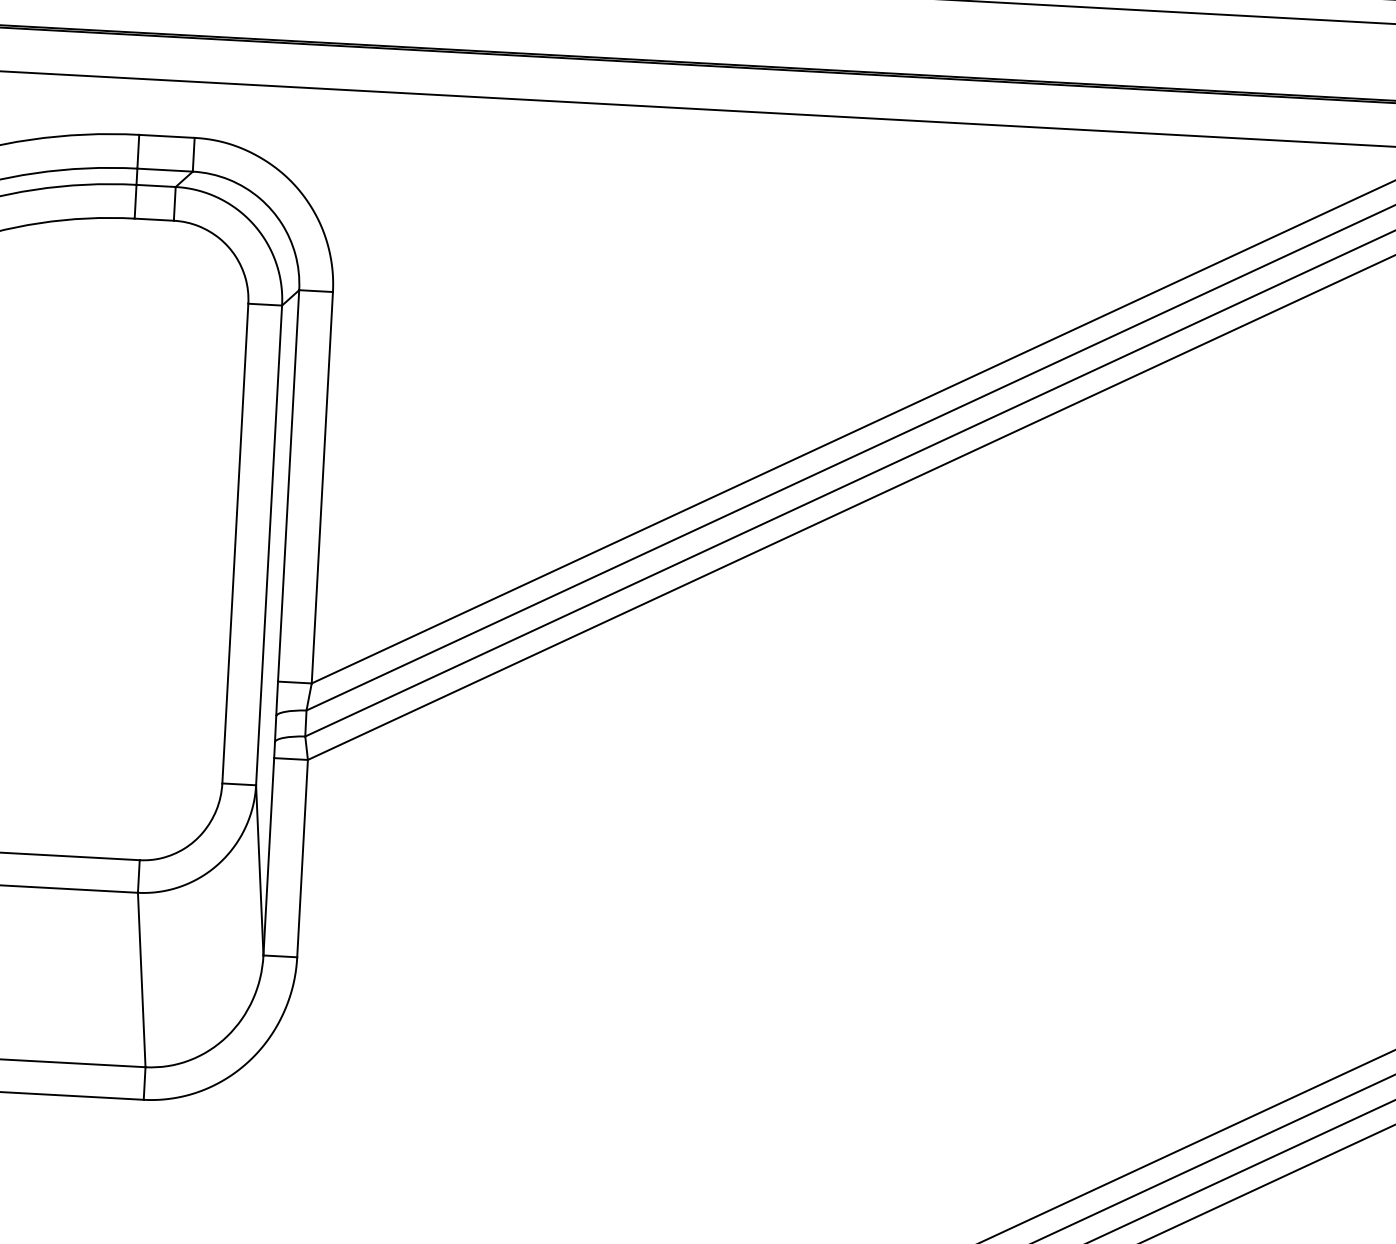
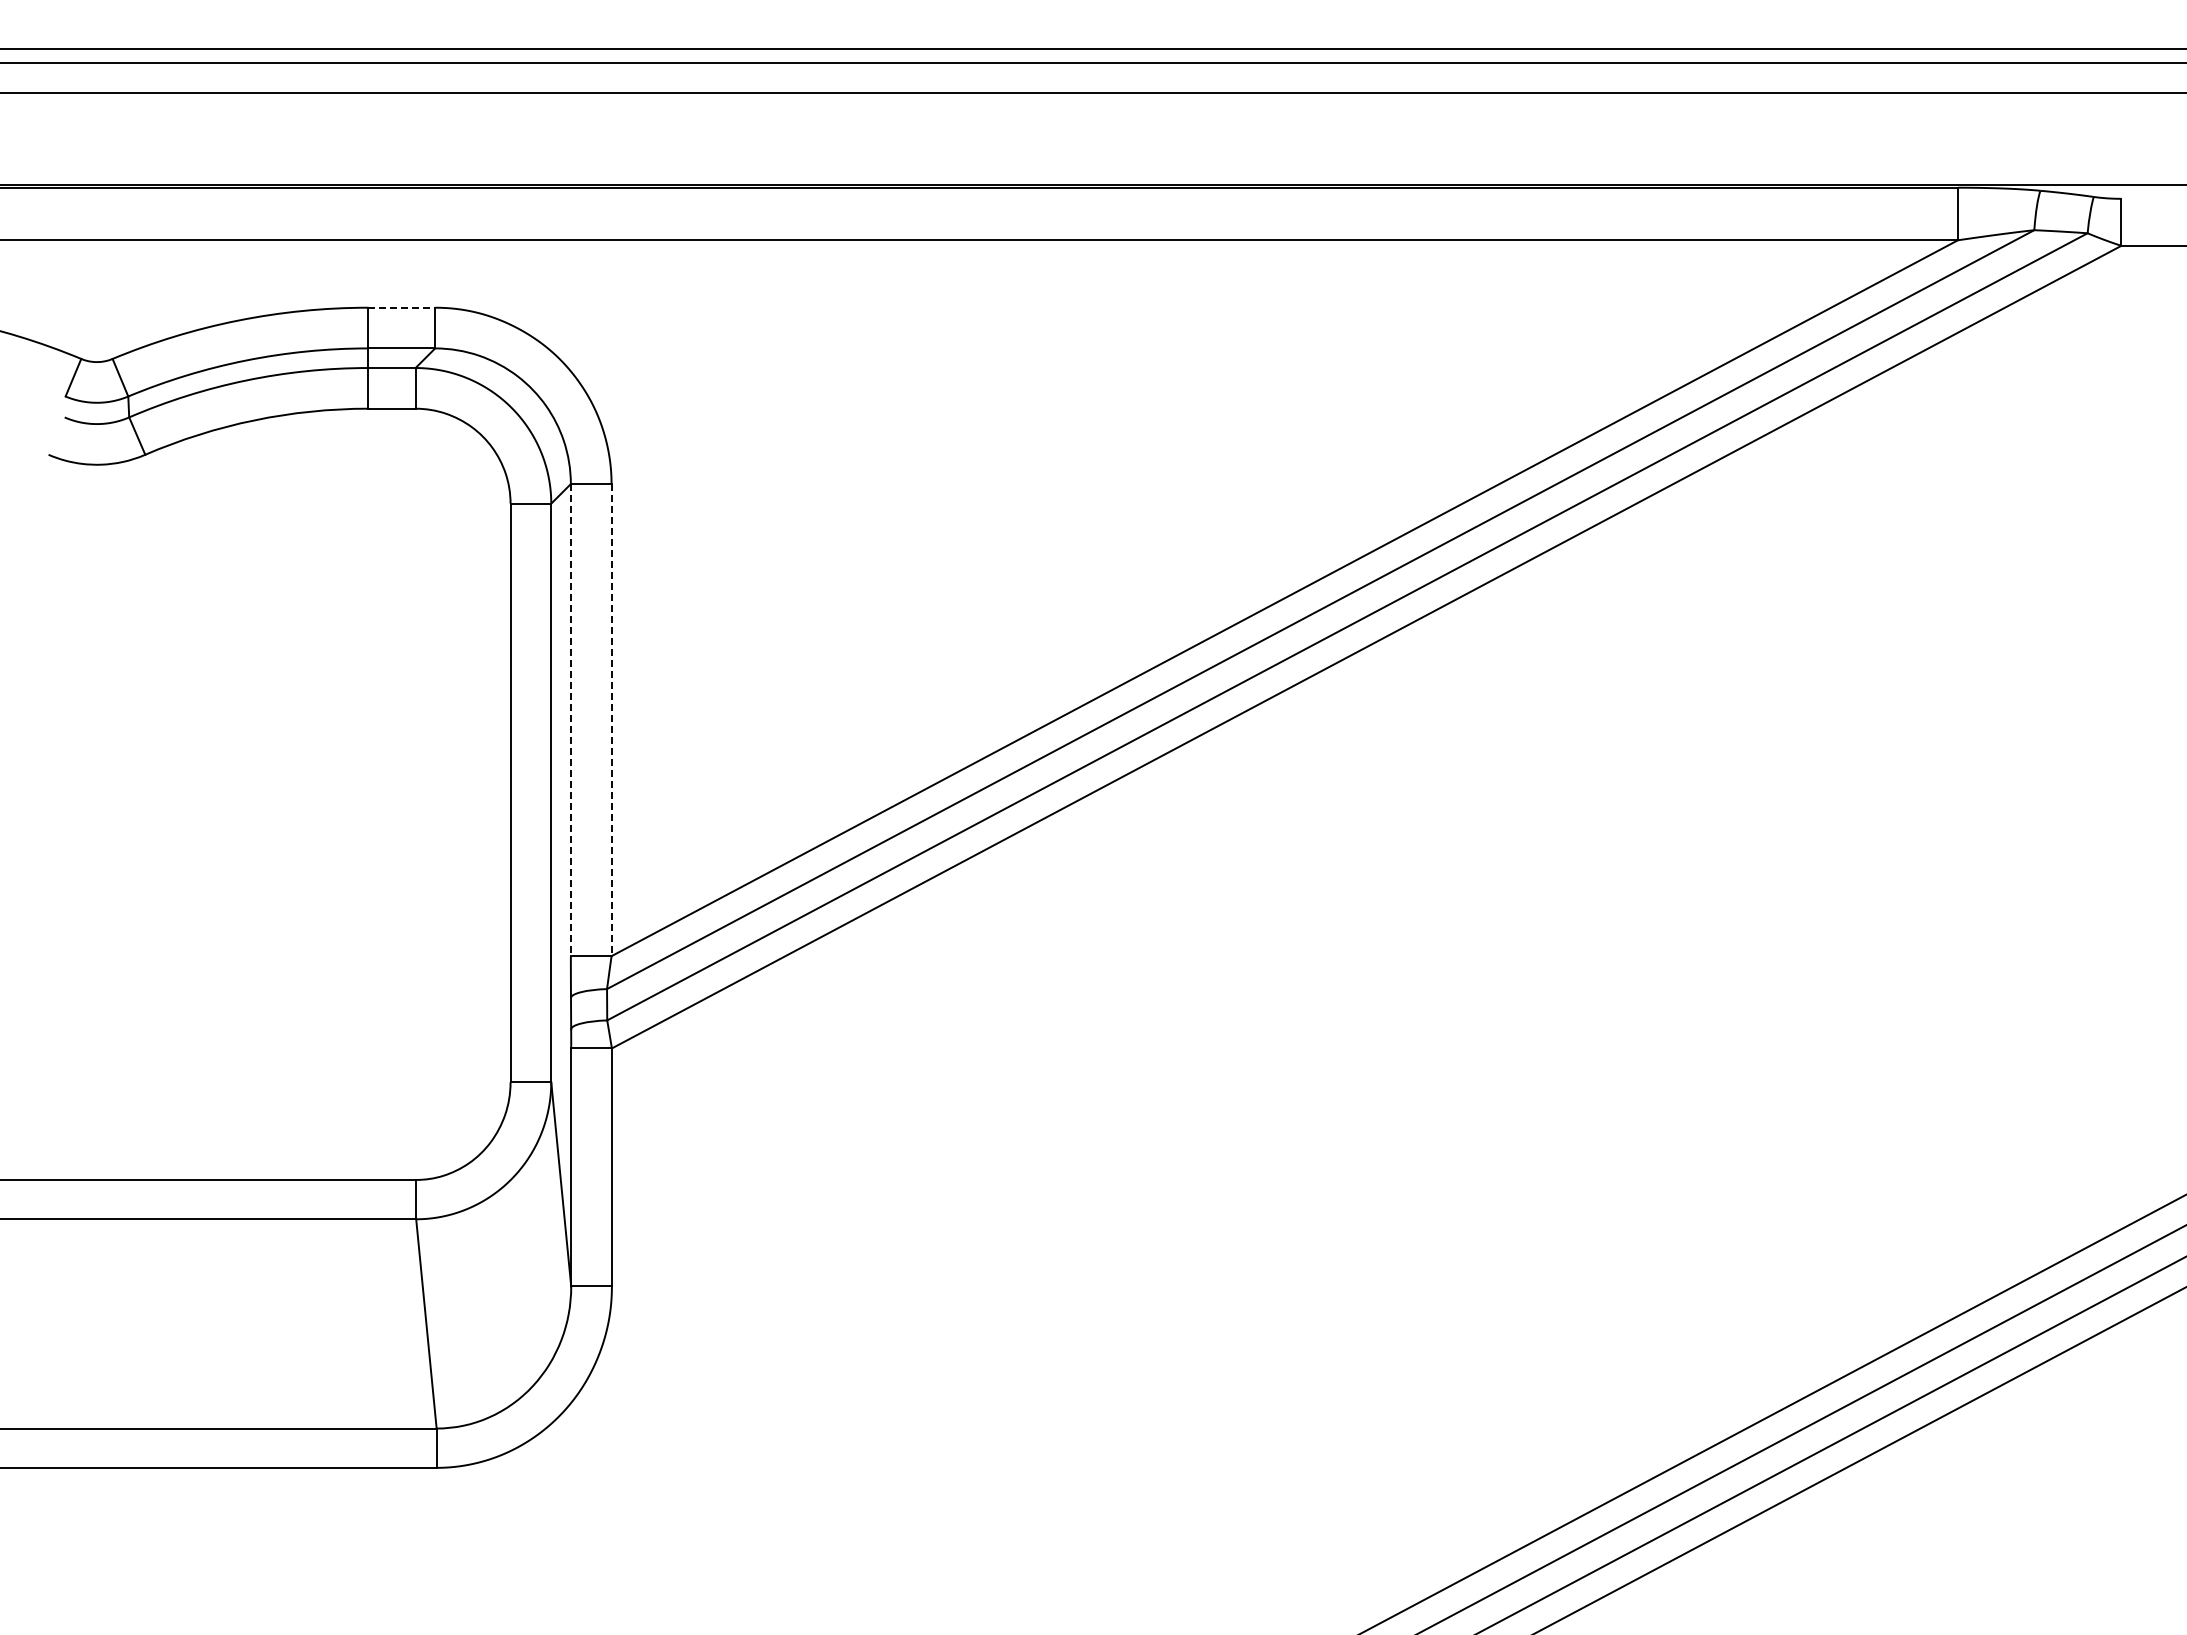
line: (167, 136) -> (402, 307), solid -> dashed
line: (288, 486) -> (570, 720), solid -> dashed
line: (322, 488) -> (611, 720), solid -> dashed

